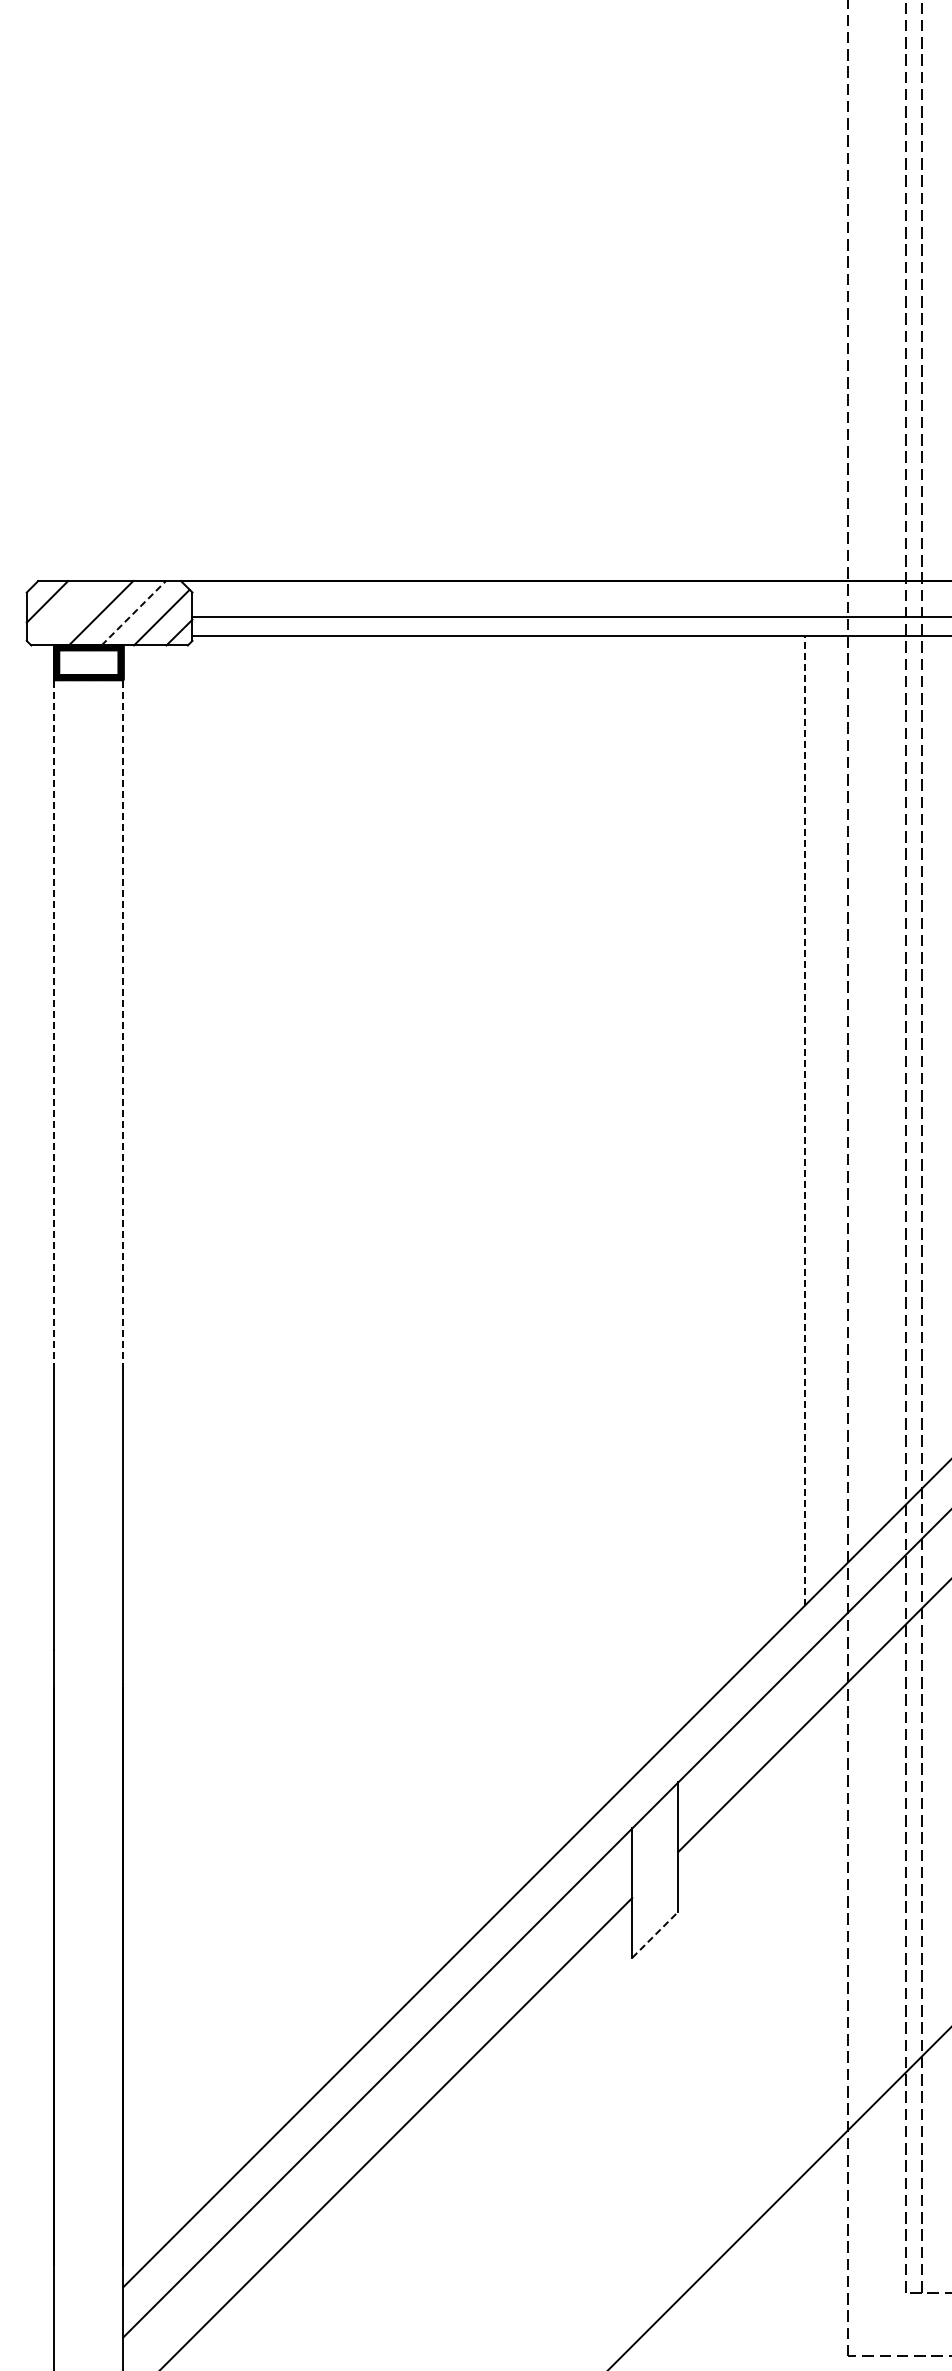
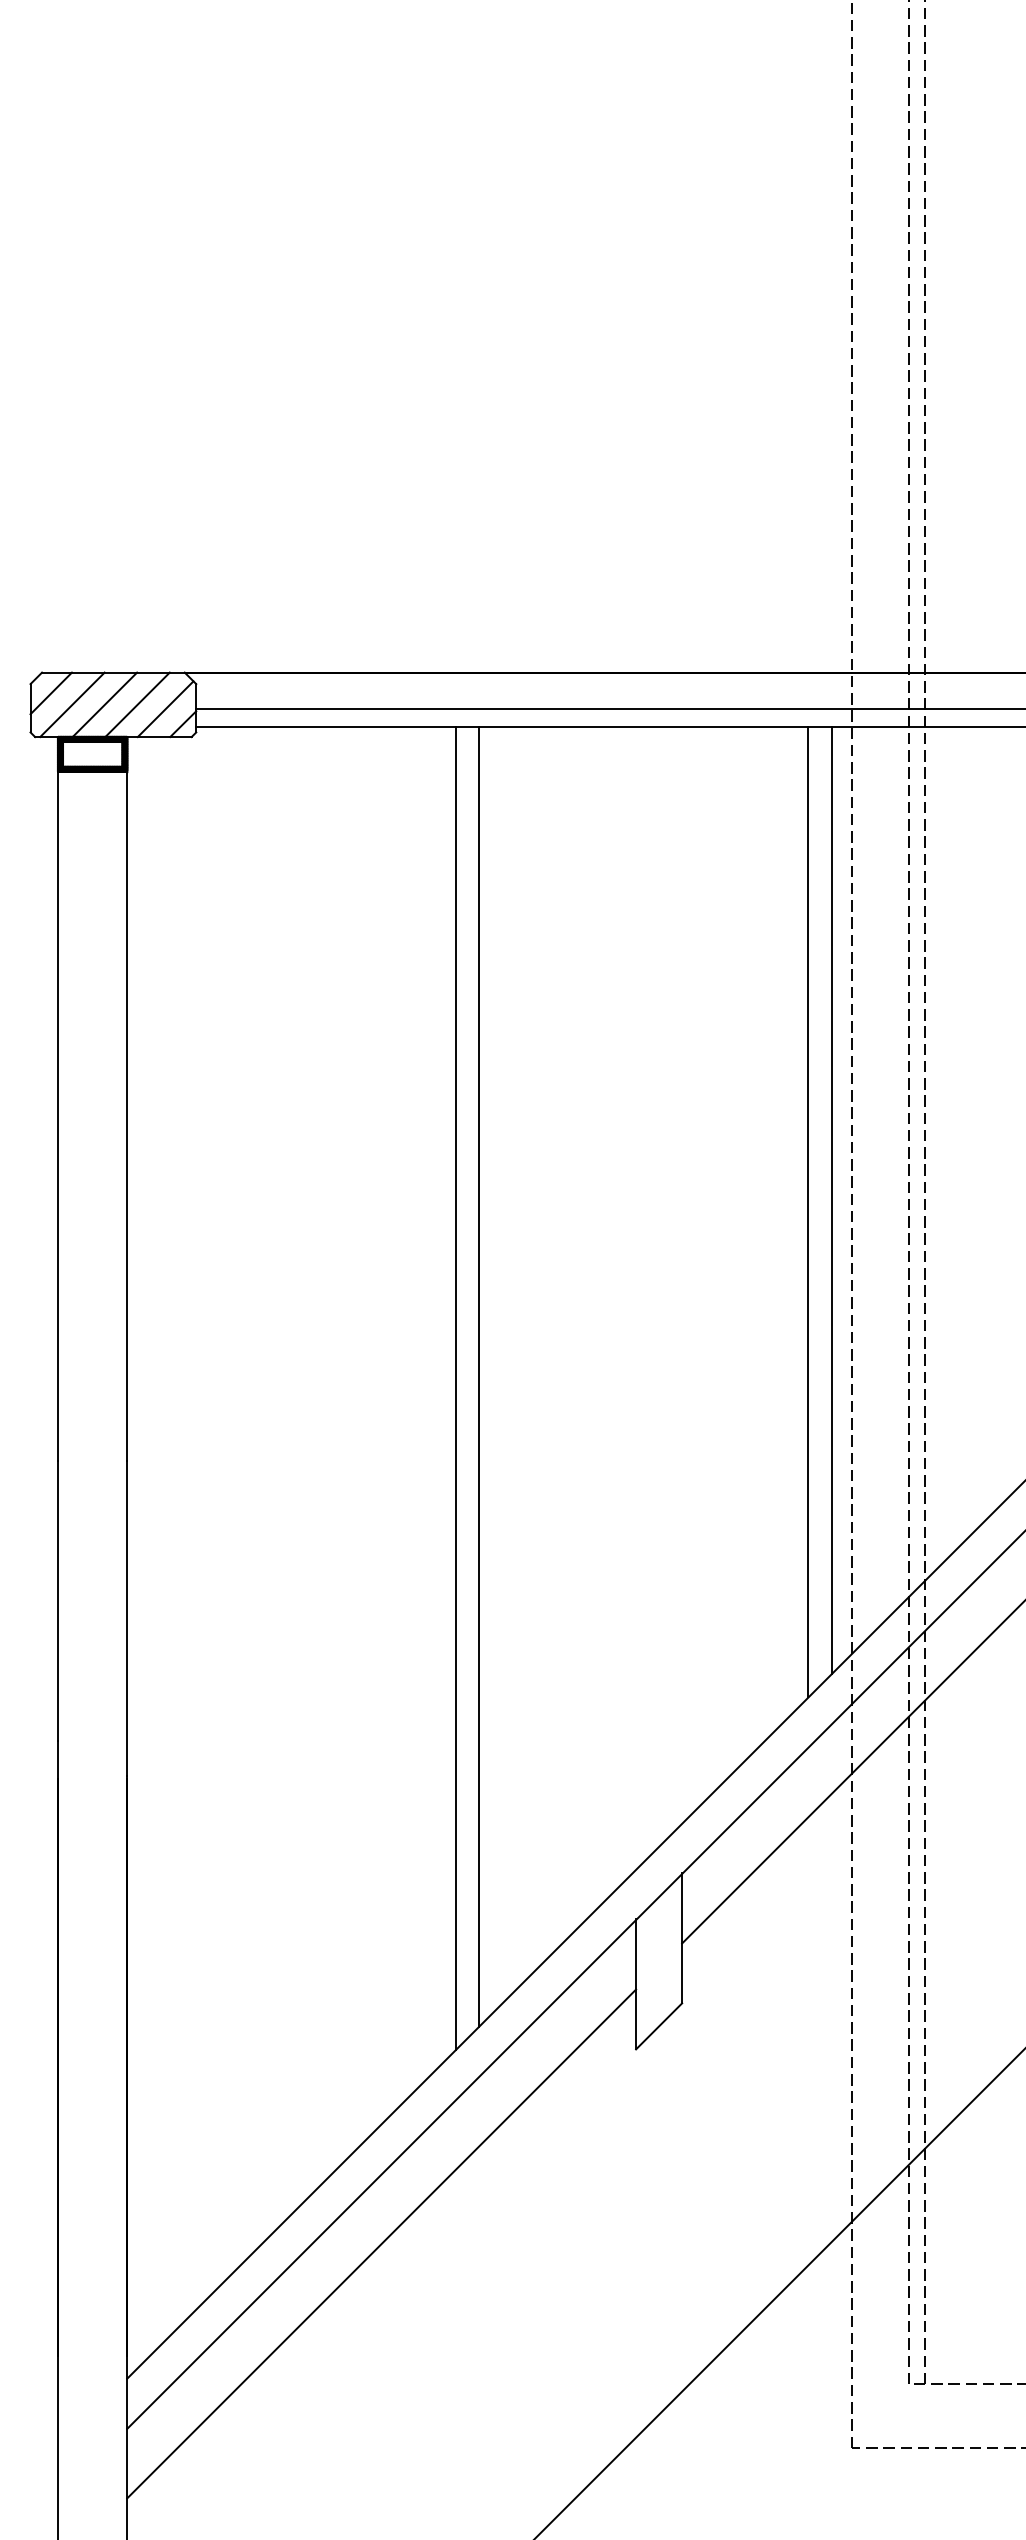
line: (68, 612) -> (72, 704), added
line: (133, 612) -> (137, 704), dashed -> solid
line: (123, 1006) -> (127, 1098), dashed -> solid
line: (54, 1024) -> (58, 1116), dashed -> solid
line: (827, 1108) -> (831, 1200), added
line: (804, 1119) -> (808, 1211), dashed -> solid
line: (475, 1284) -> (479, 1376), added
line: (452, 1296) -> (456, 1388), added
line: (655, 1934) -> (659, 2026), dashed -> solid

